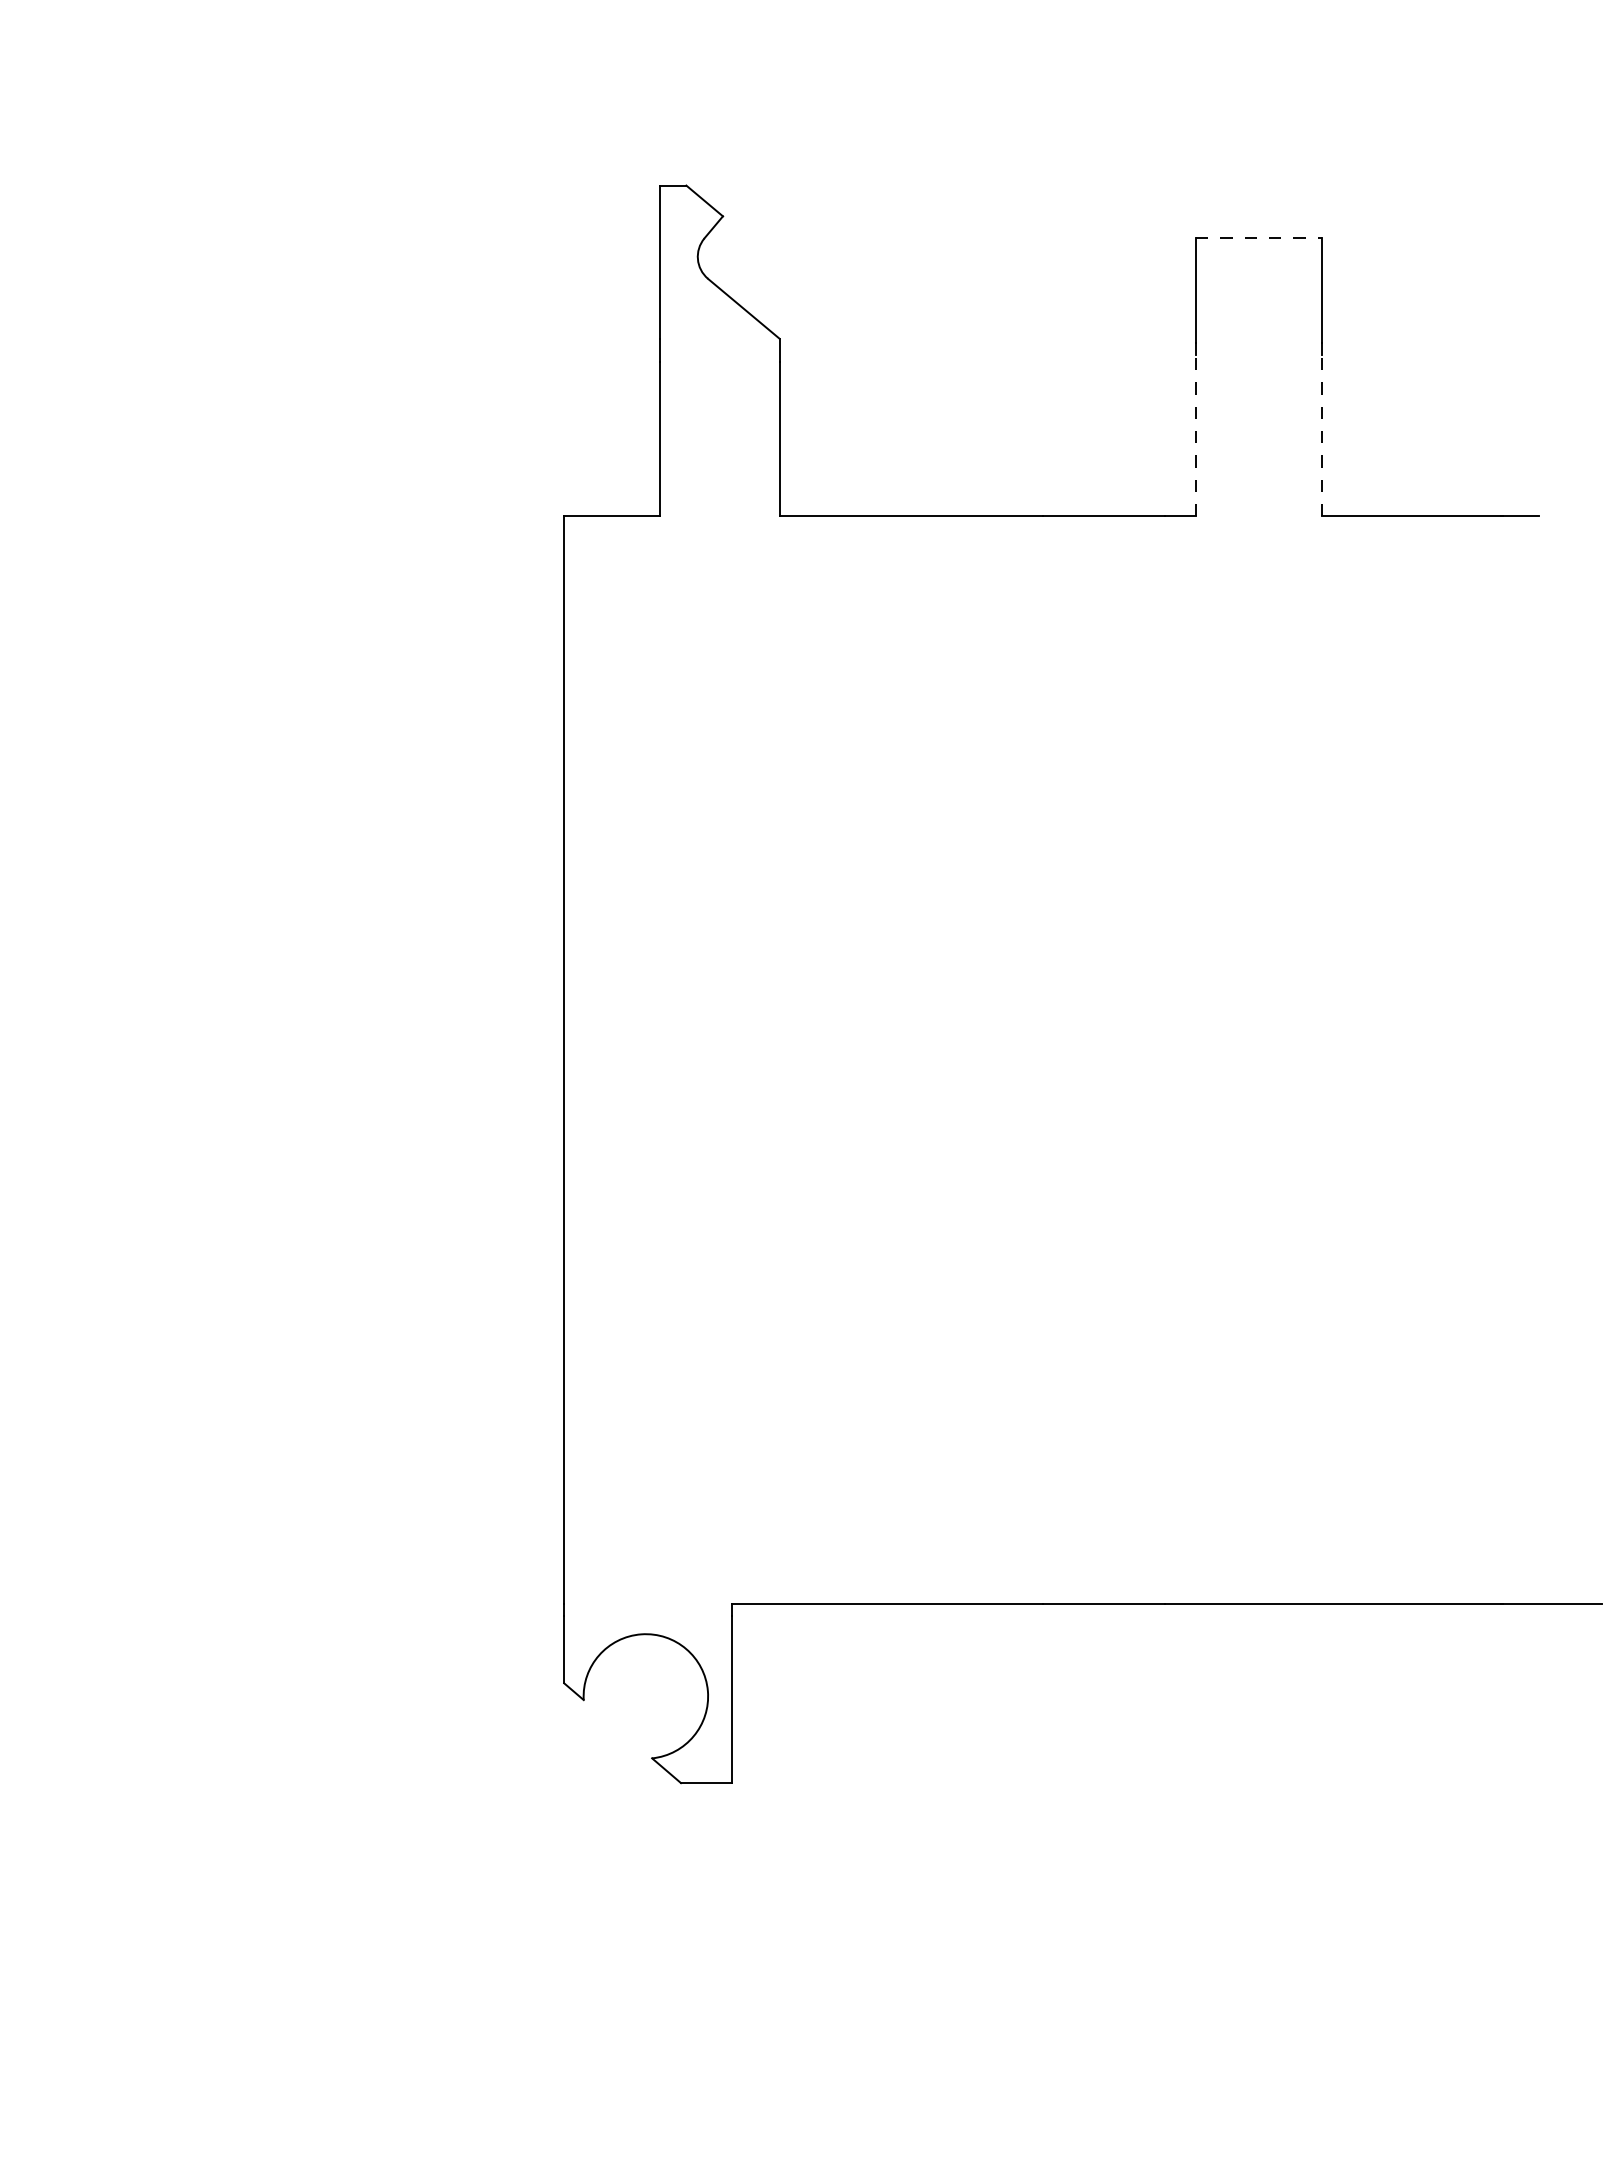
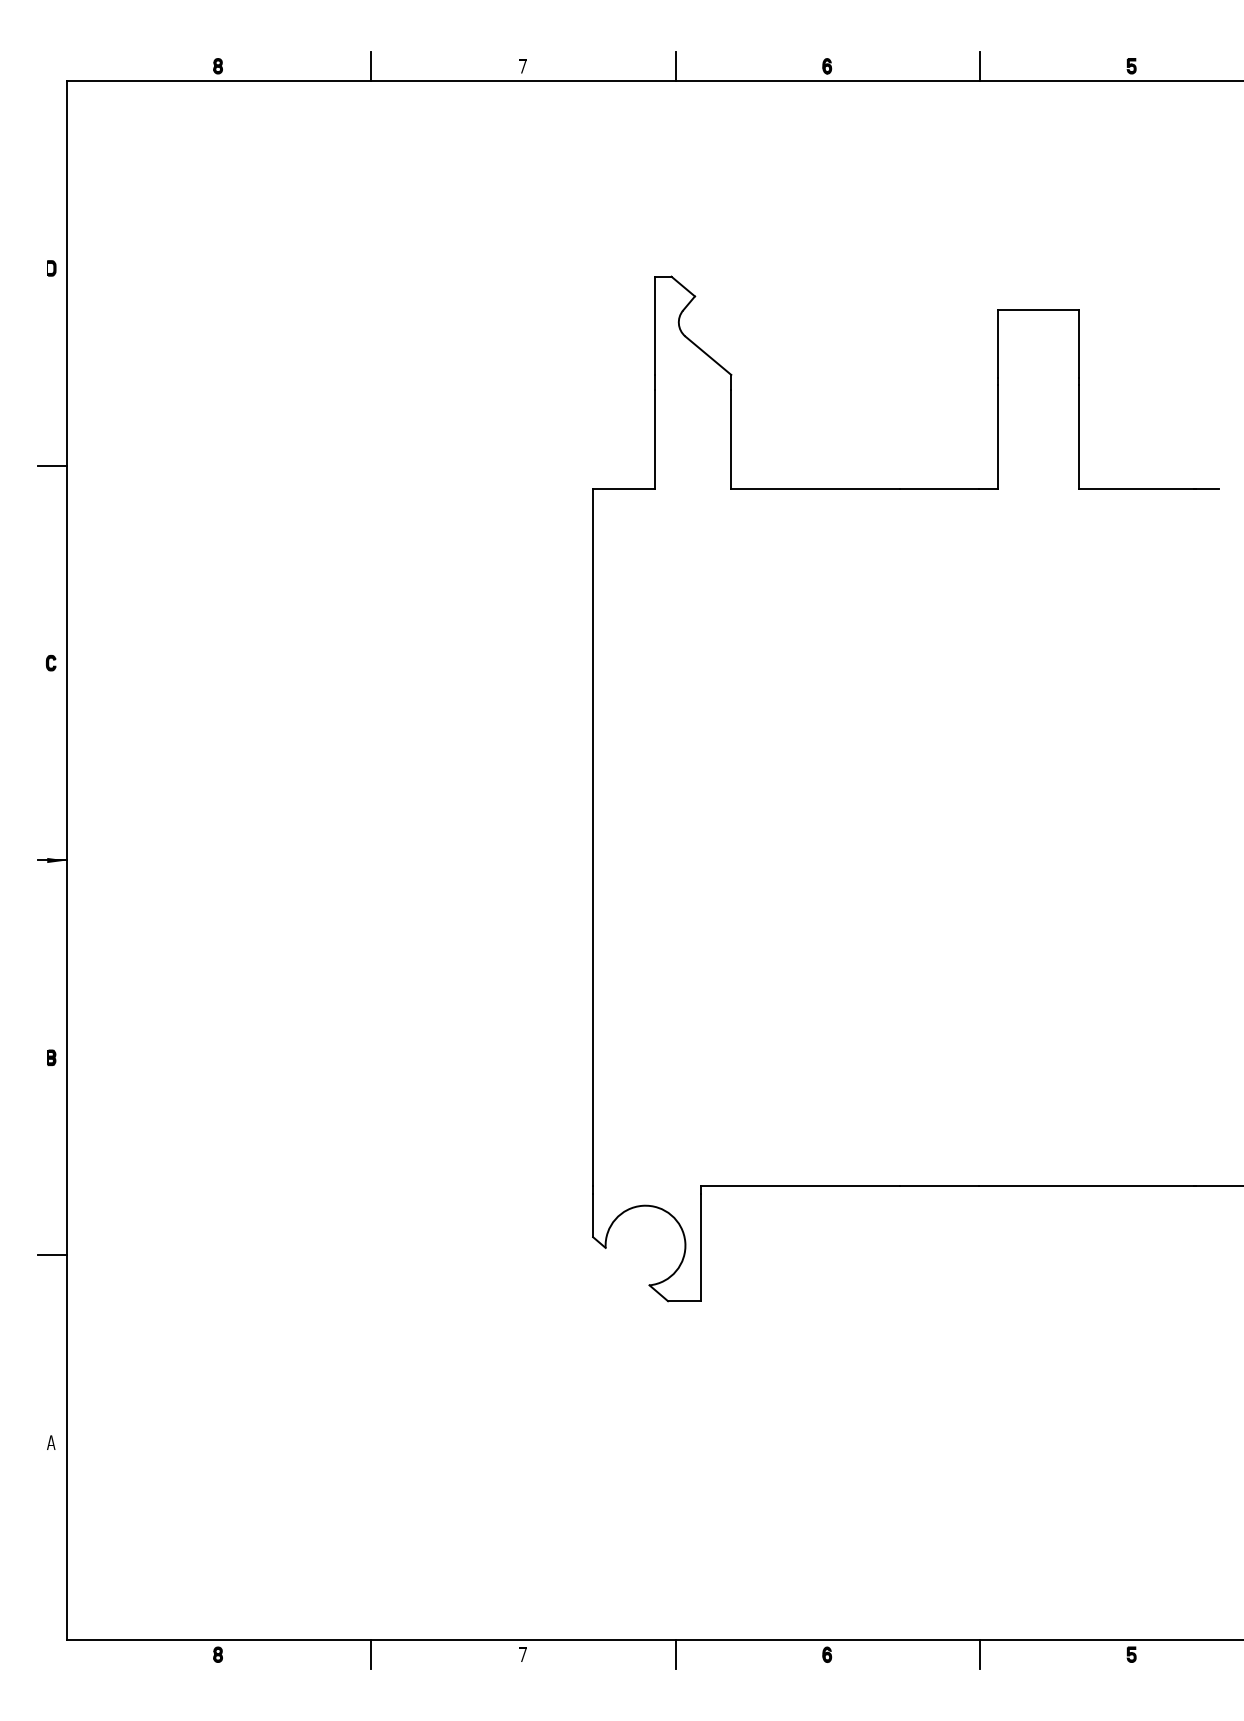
line: (1260, 238) -> (1039, 310), dashed -> solid
line: (1196, 436) -> (998, 437), dashed -> solid
line: (1322, 436) -> (1079, 437), dashed -> solid

